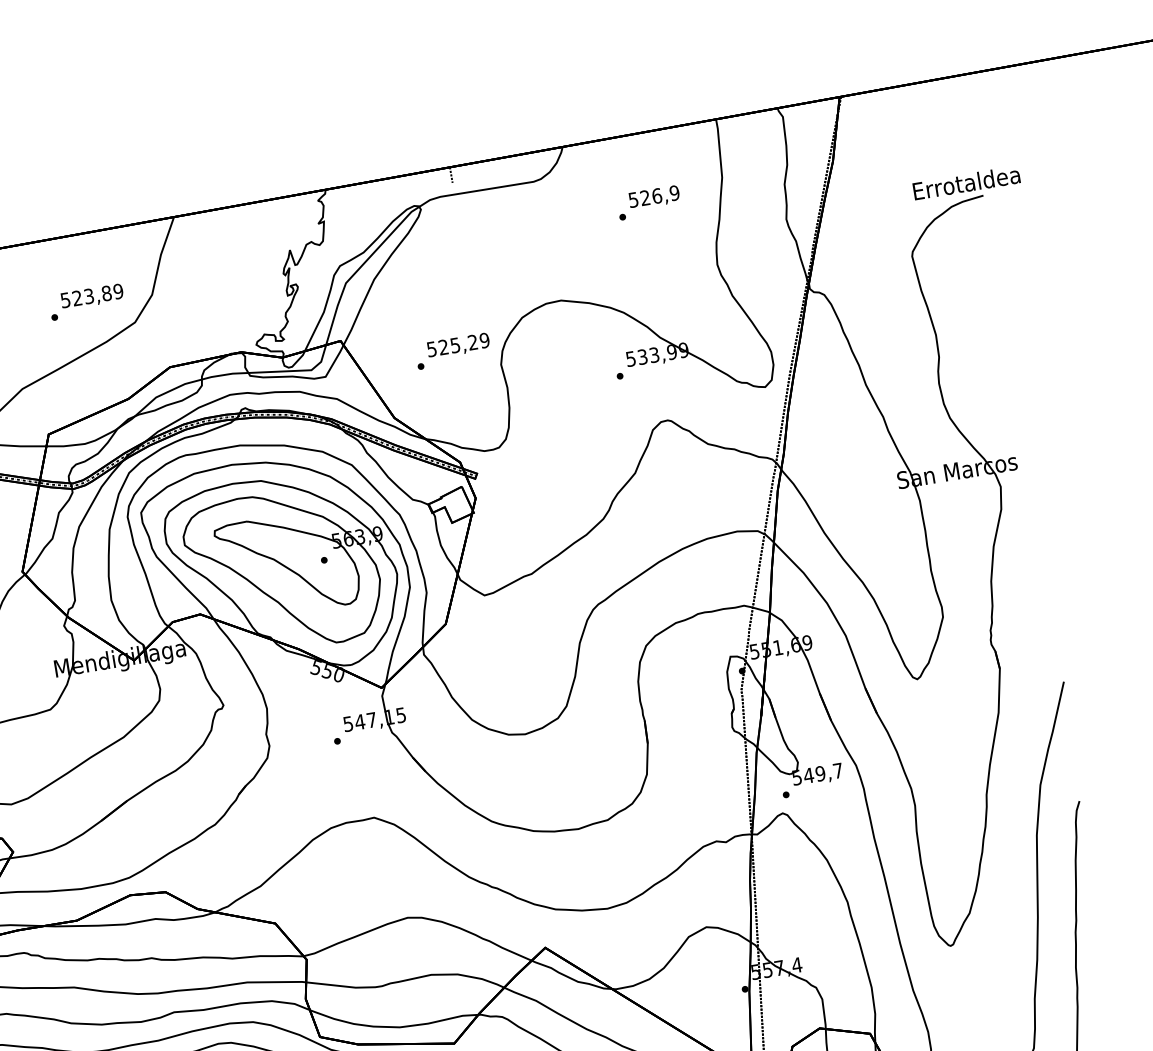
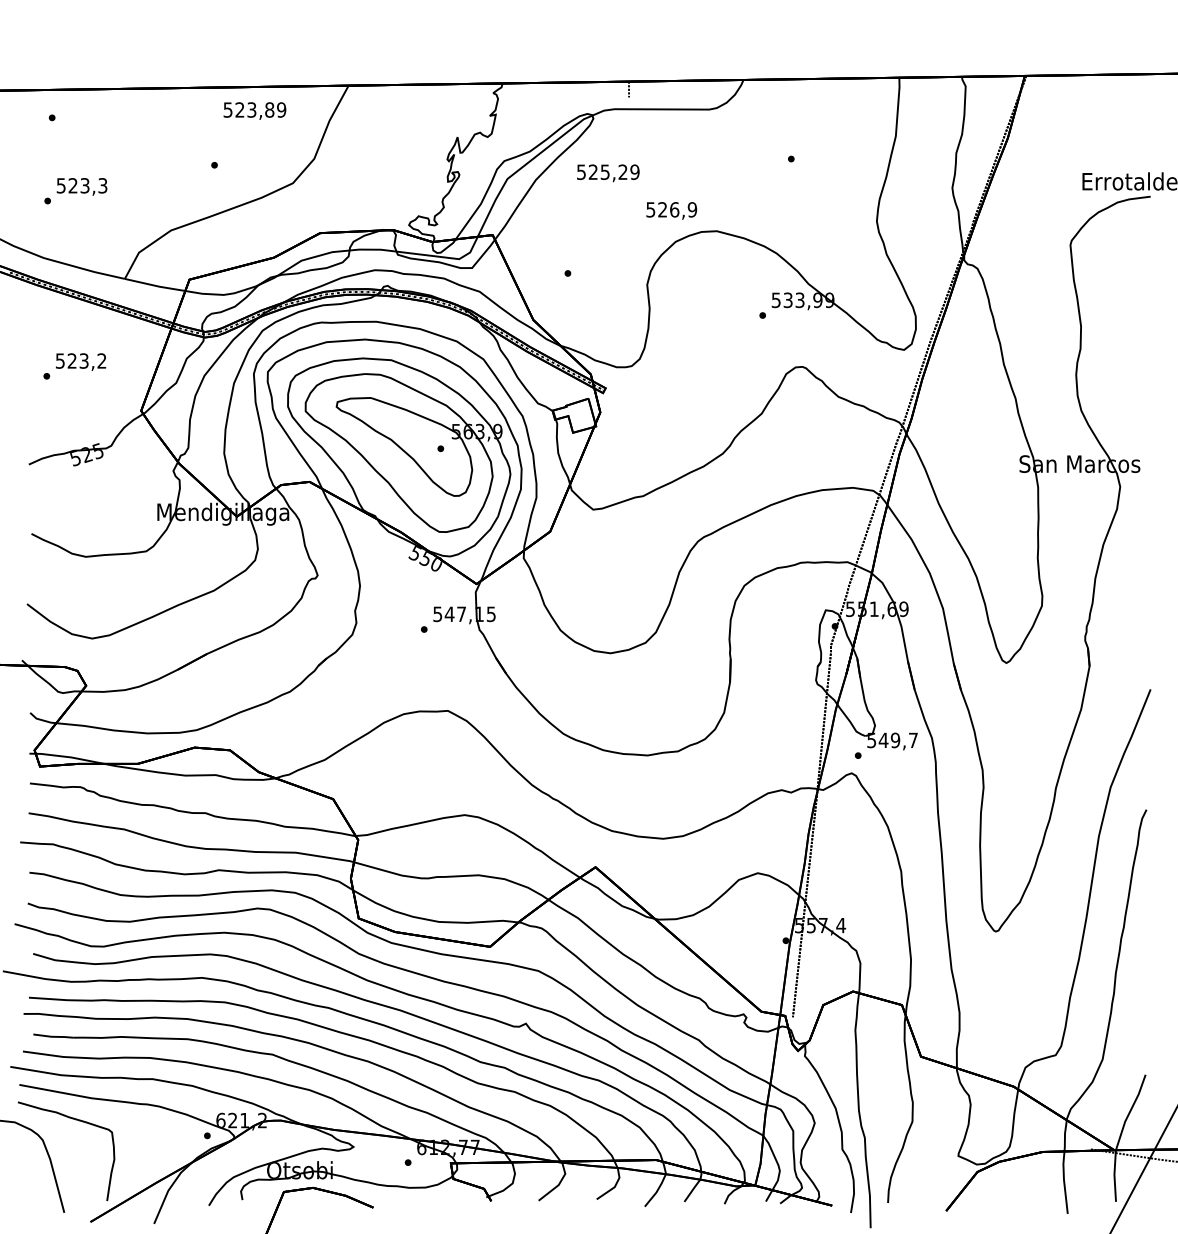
text: (654, 197) -> (671, 210), moved
text: (91, 296) -> (254, 110), moved
text: (458, 346) -> (608, 173), moved

